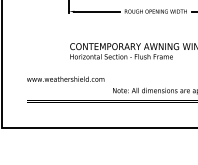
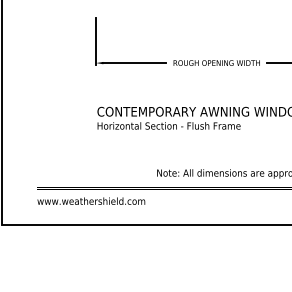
text: (65, 78) -> (91, 200), moved

